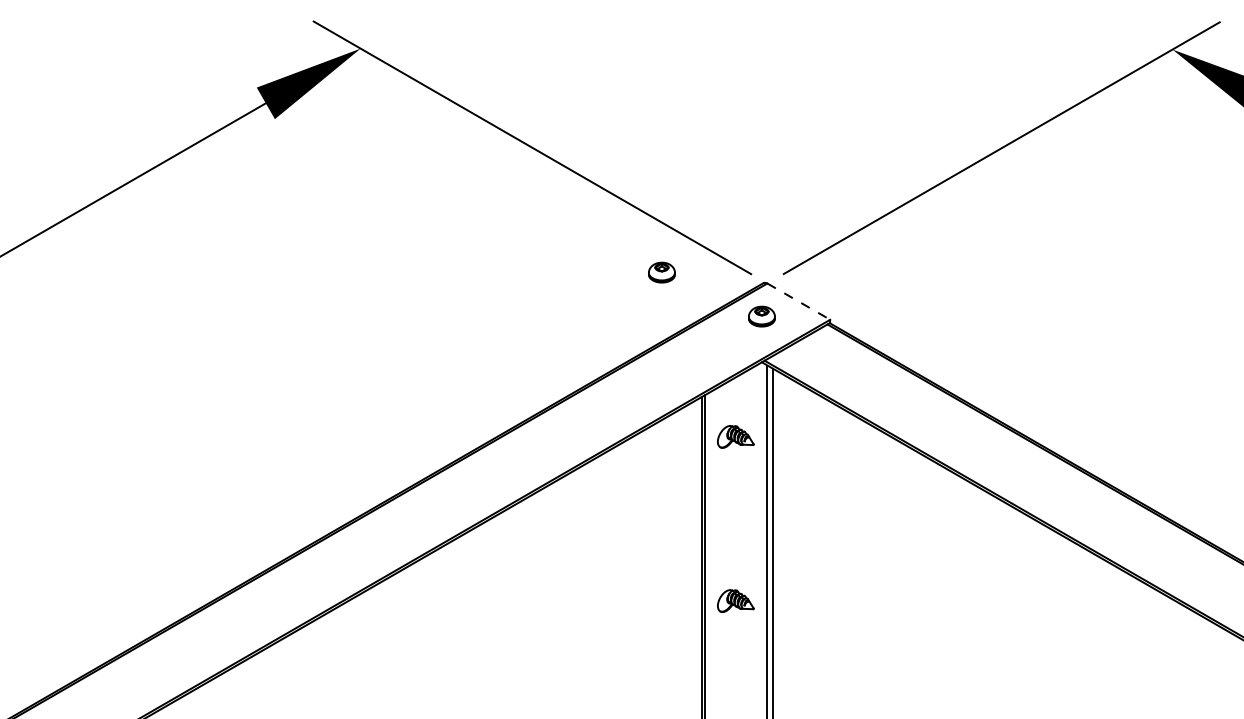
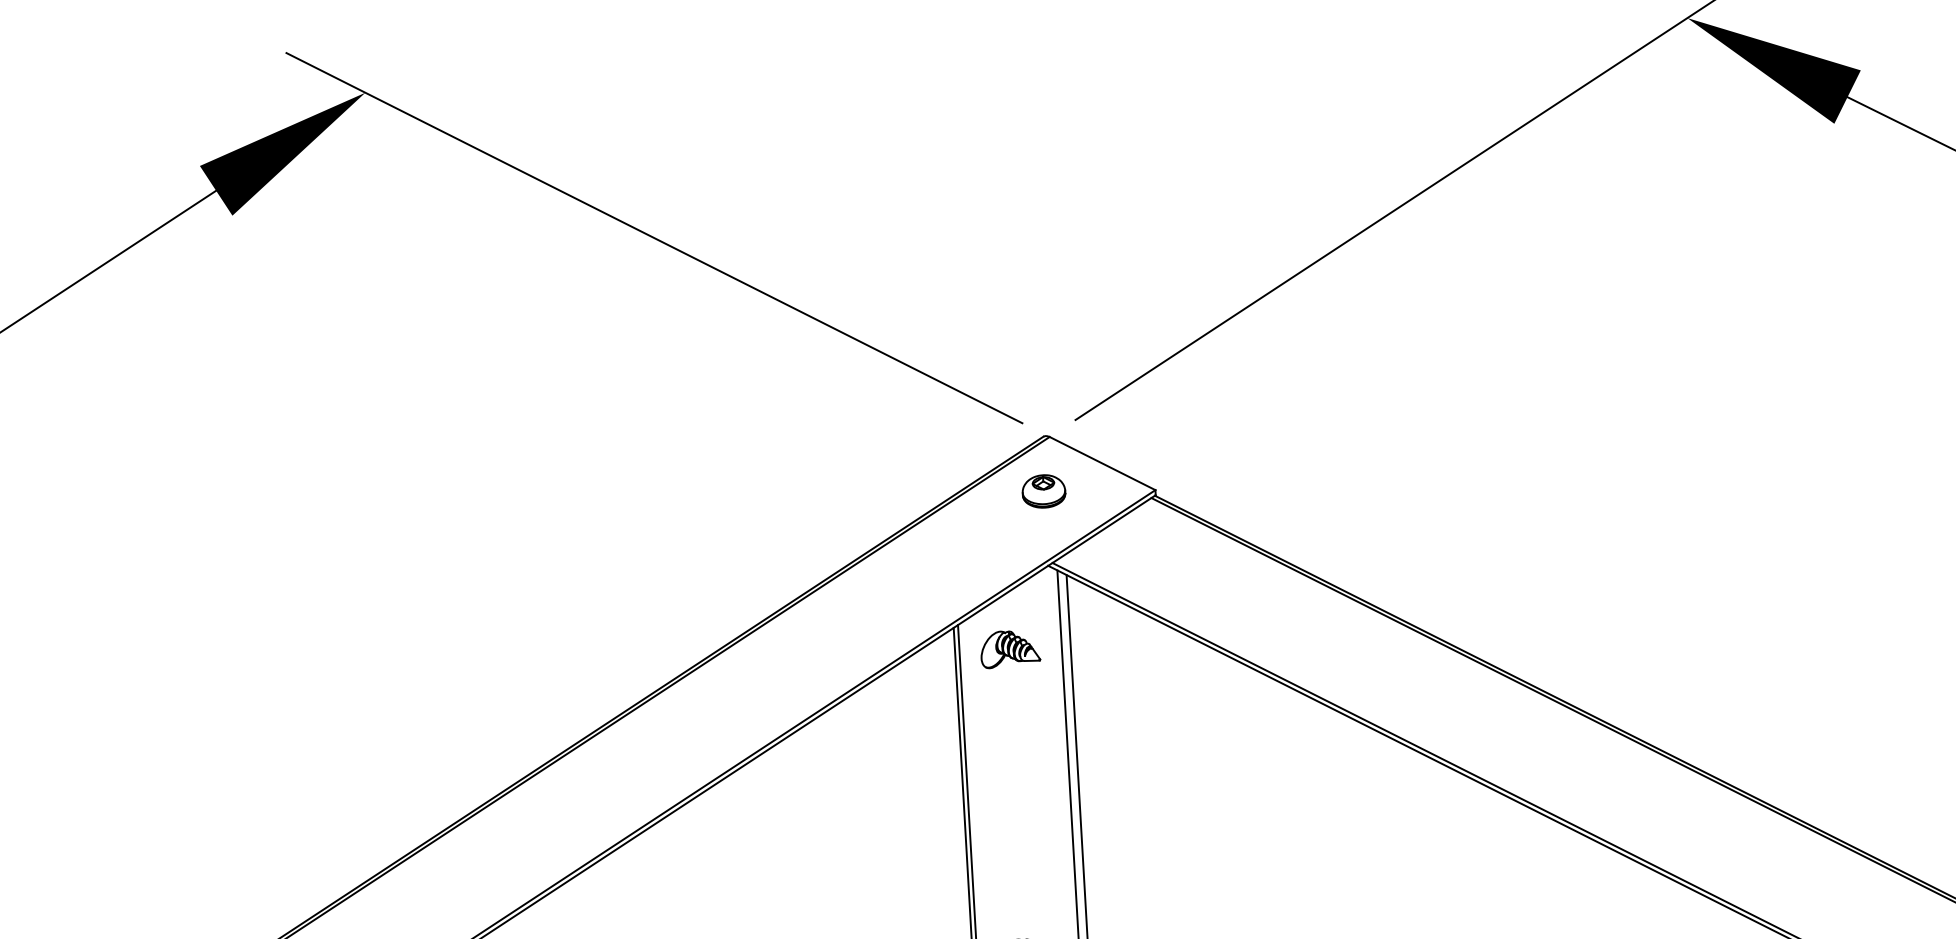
part: (661, 272) -> (876, 429), removed
line: (799, 301) -> (1103, 463), dashed -> solid
part: (735, 436) -> (1009, 648), moved

